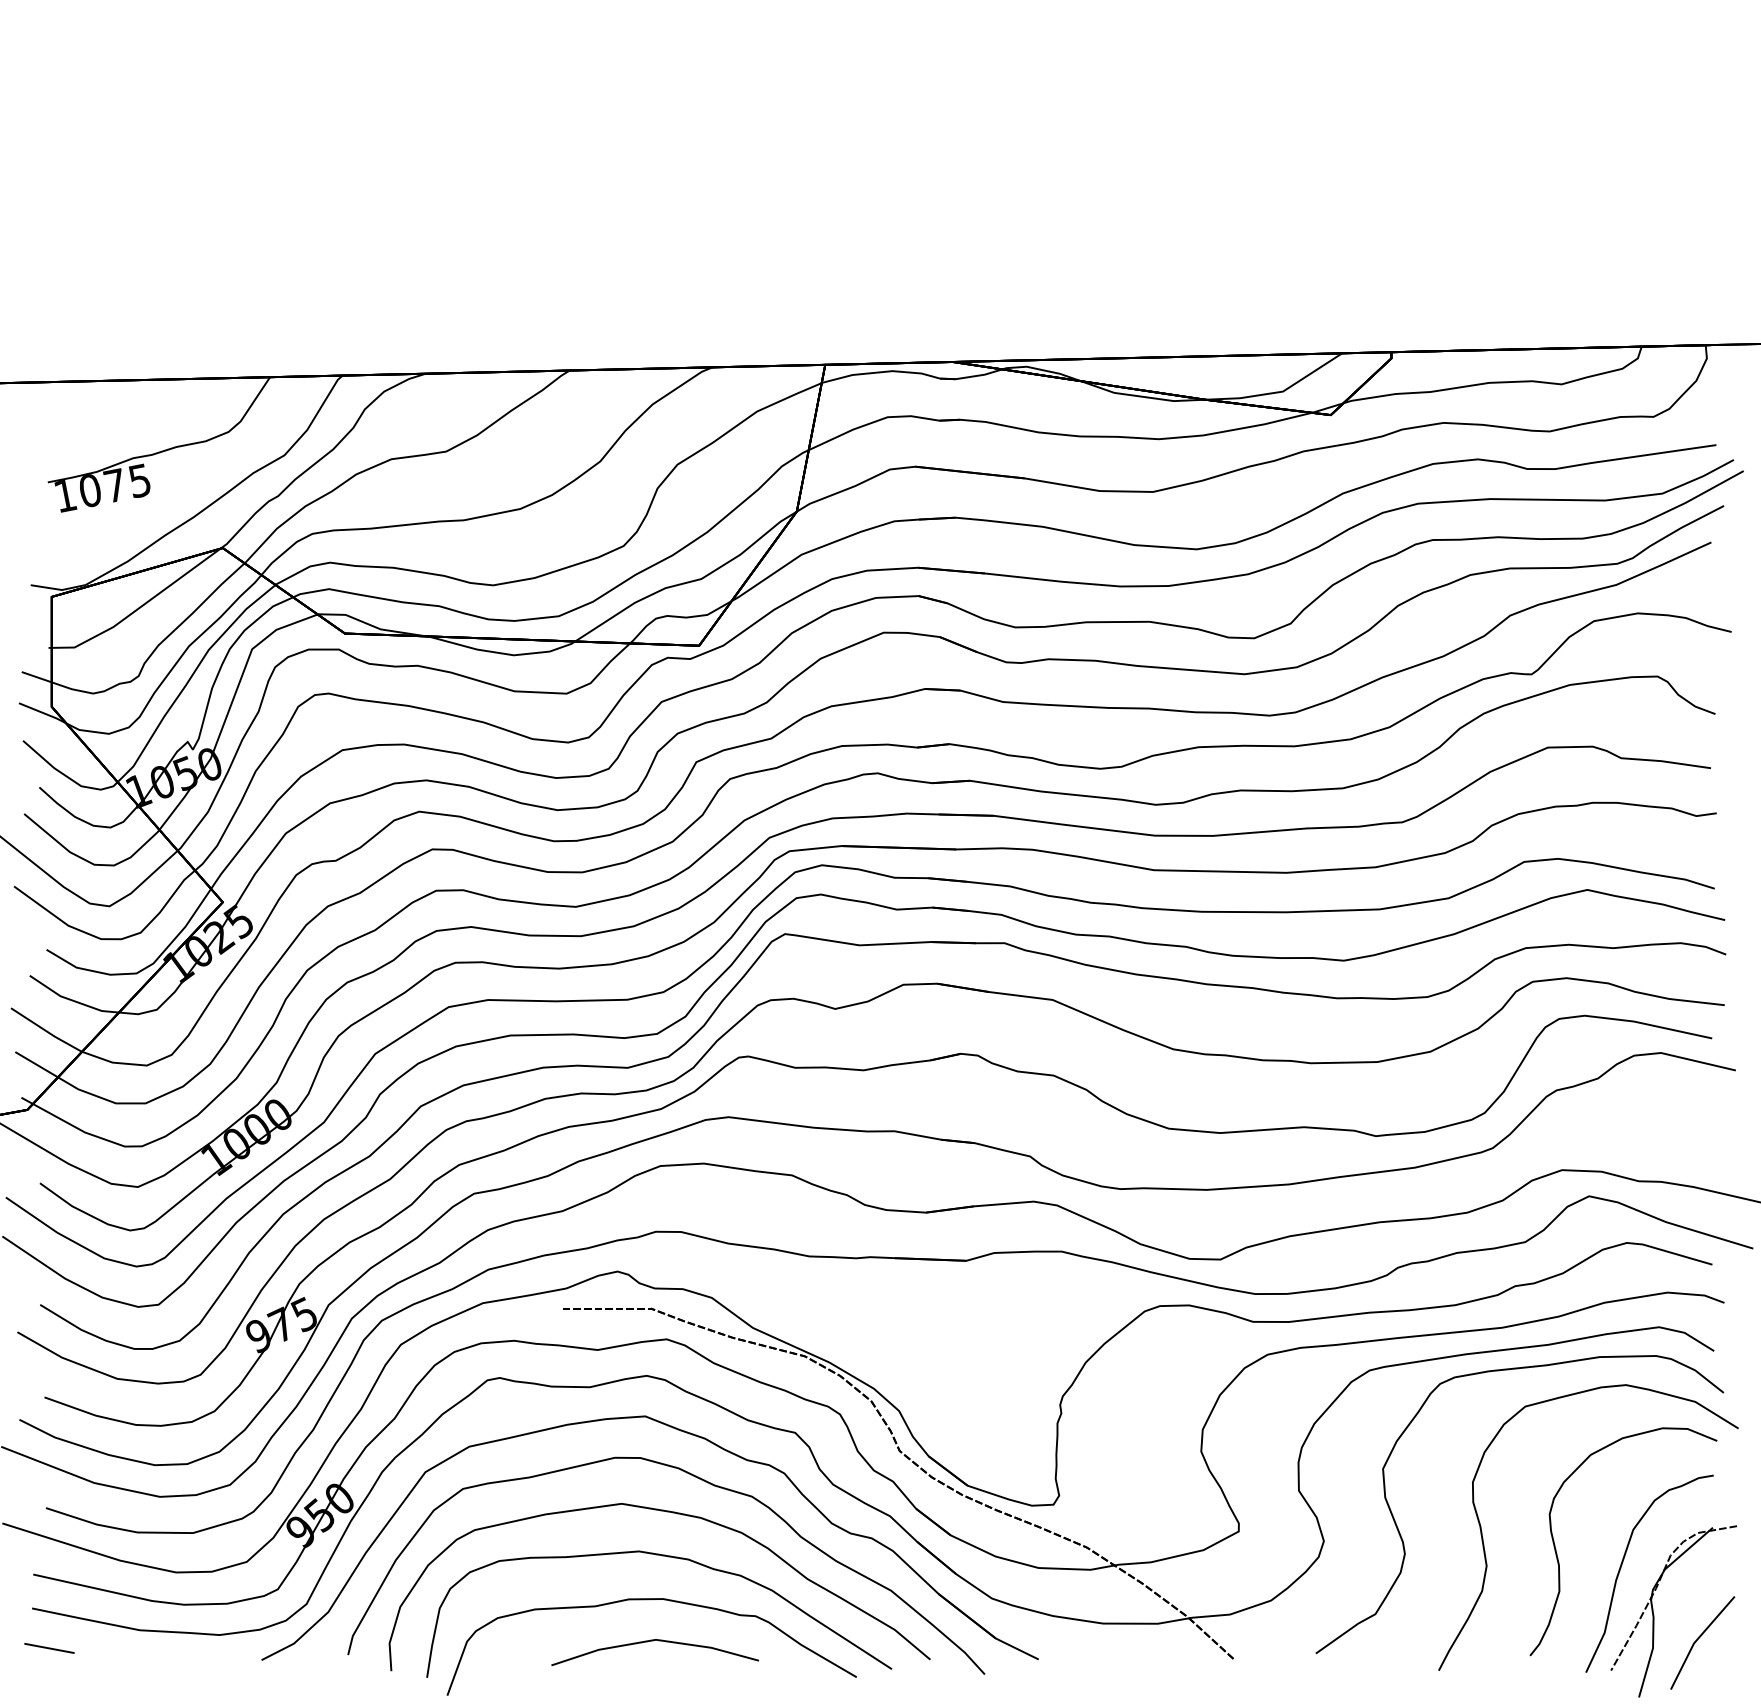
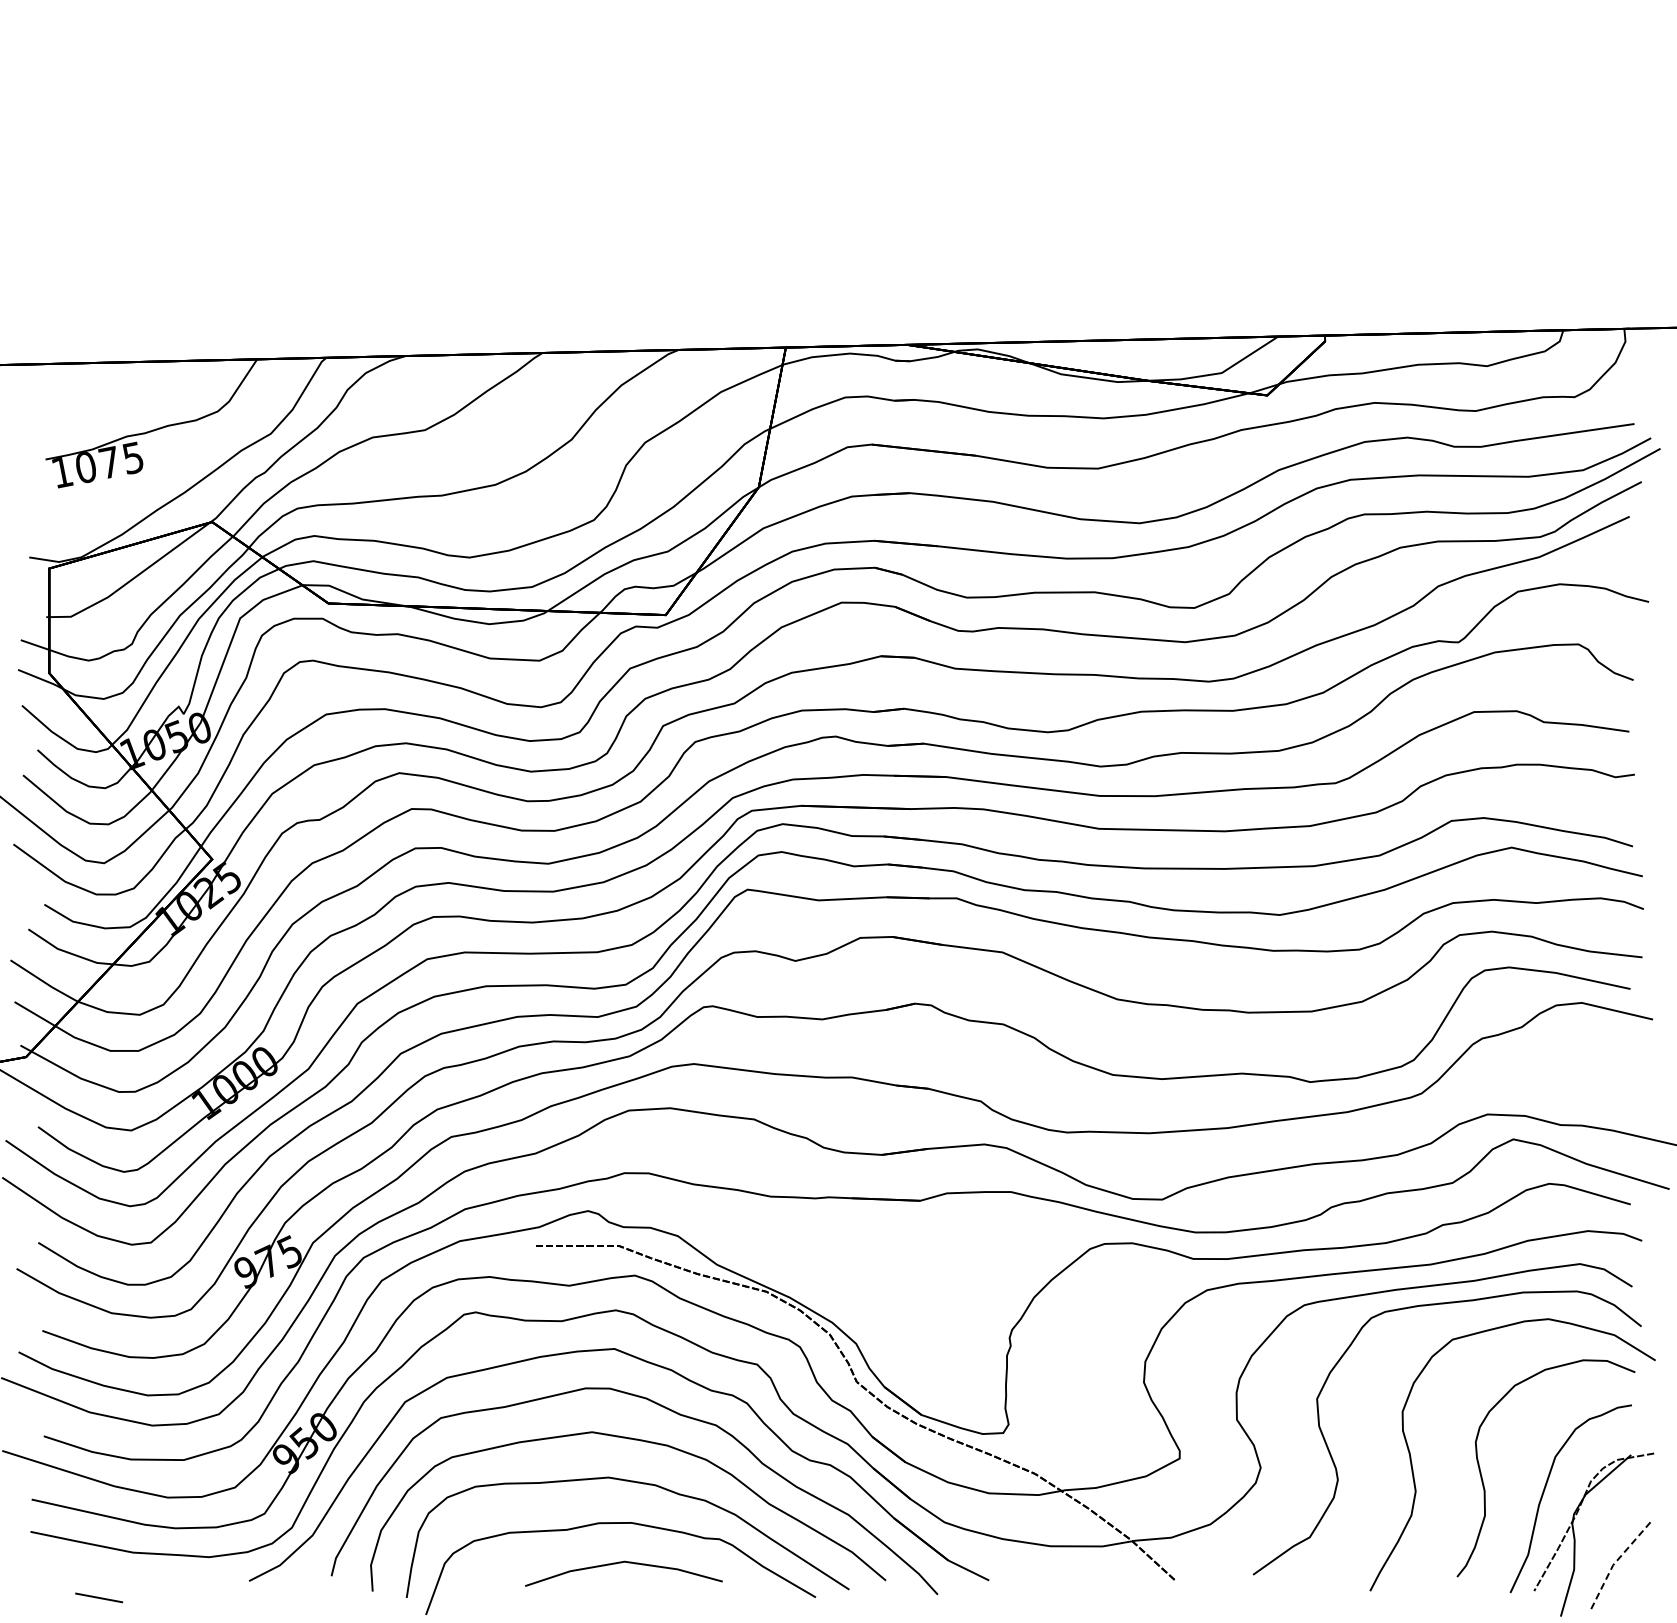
line: (1697, 1639) -> (1616, 1561), solid -> dashed
line: (49, 1647) -> (99, 1597), moved

